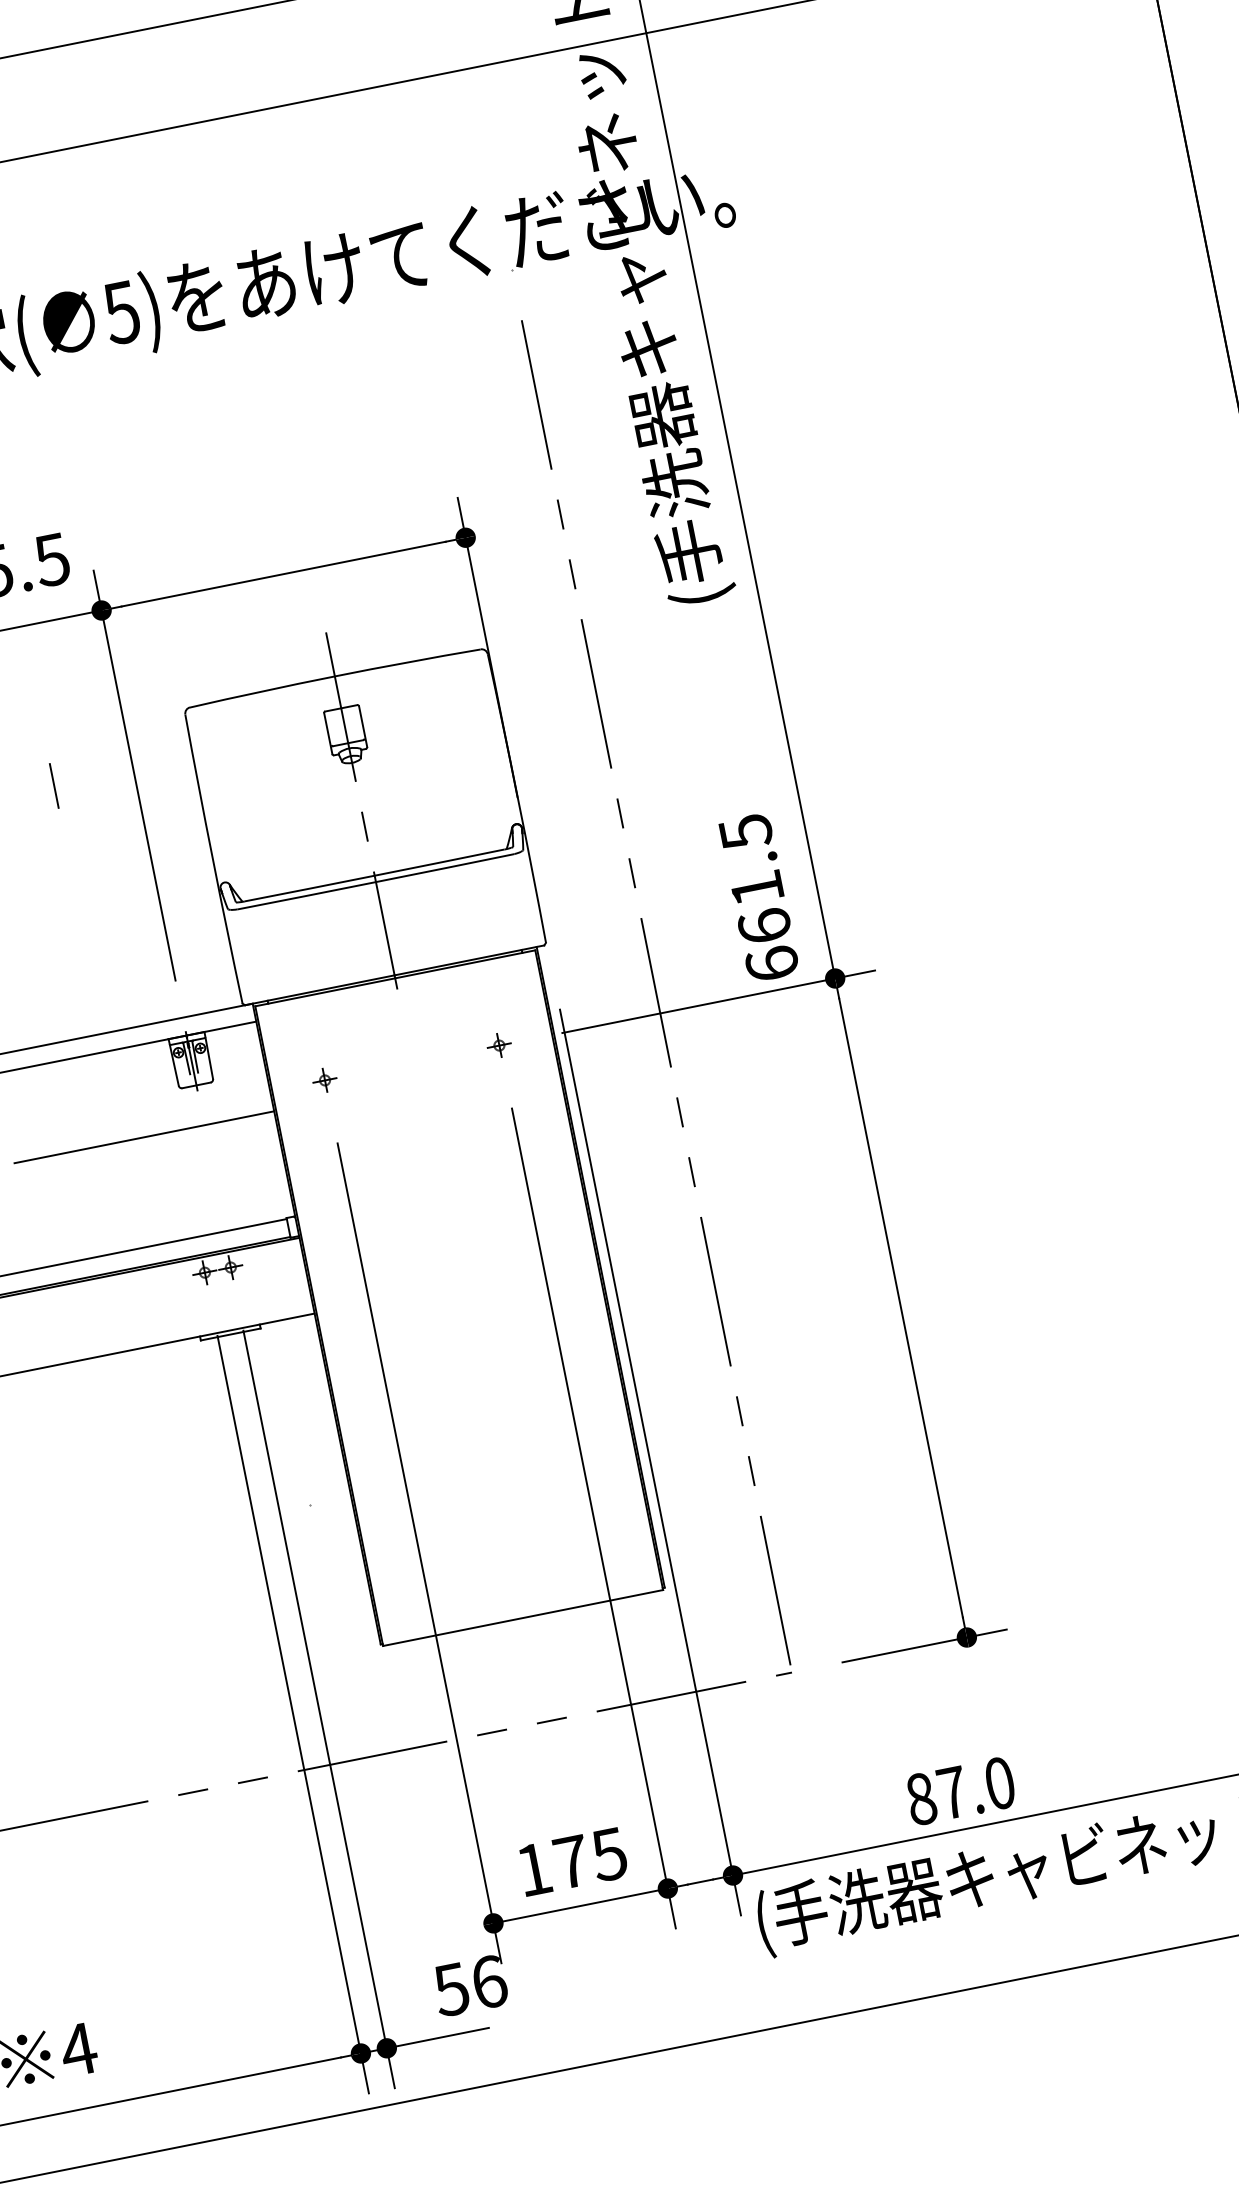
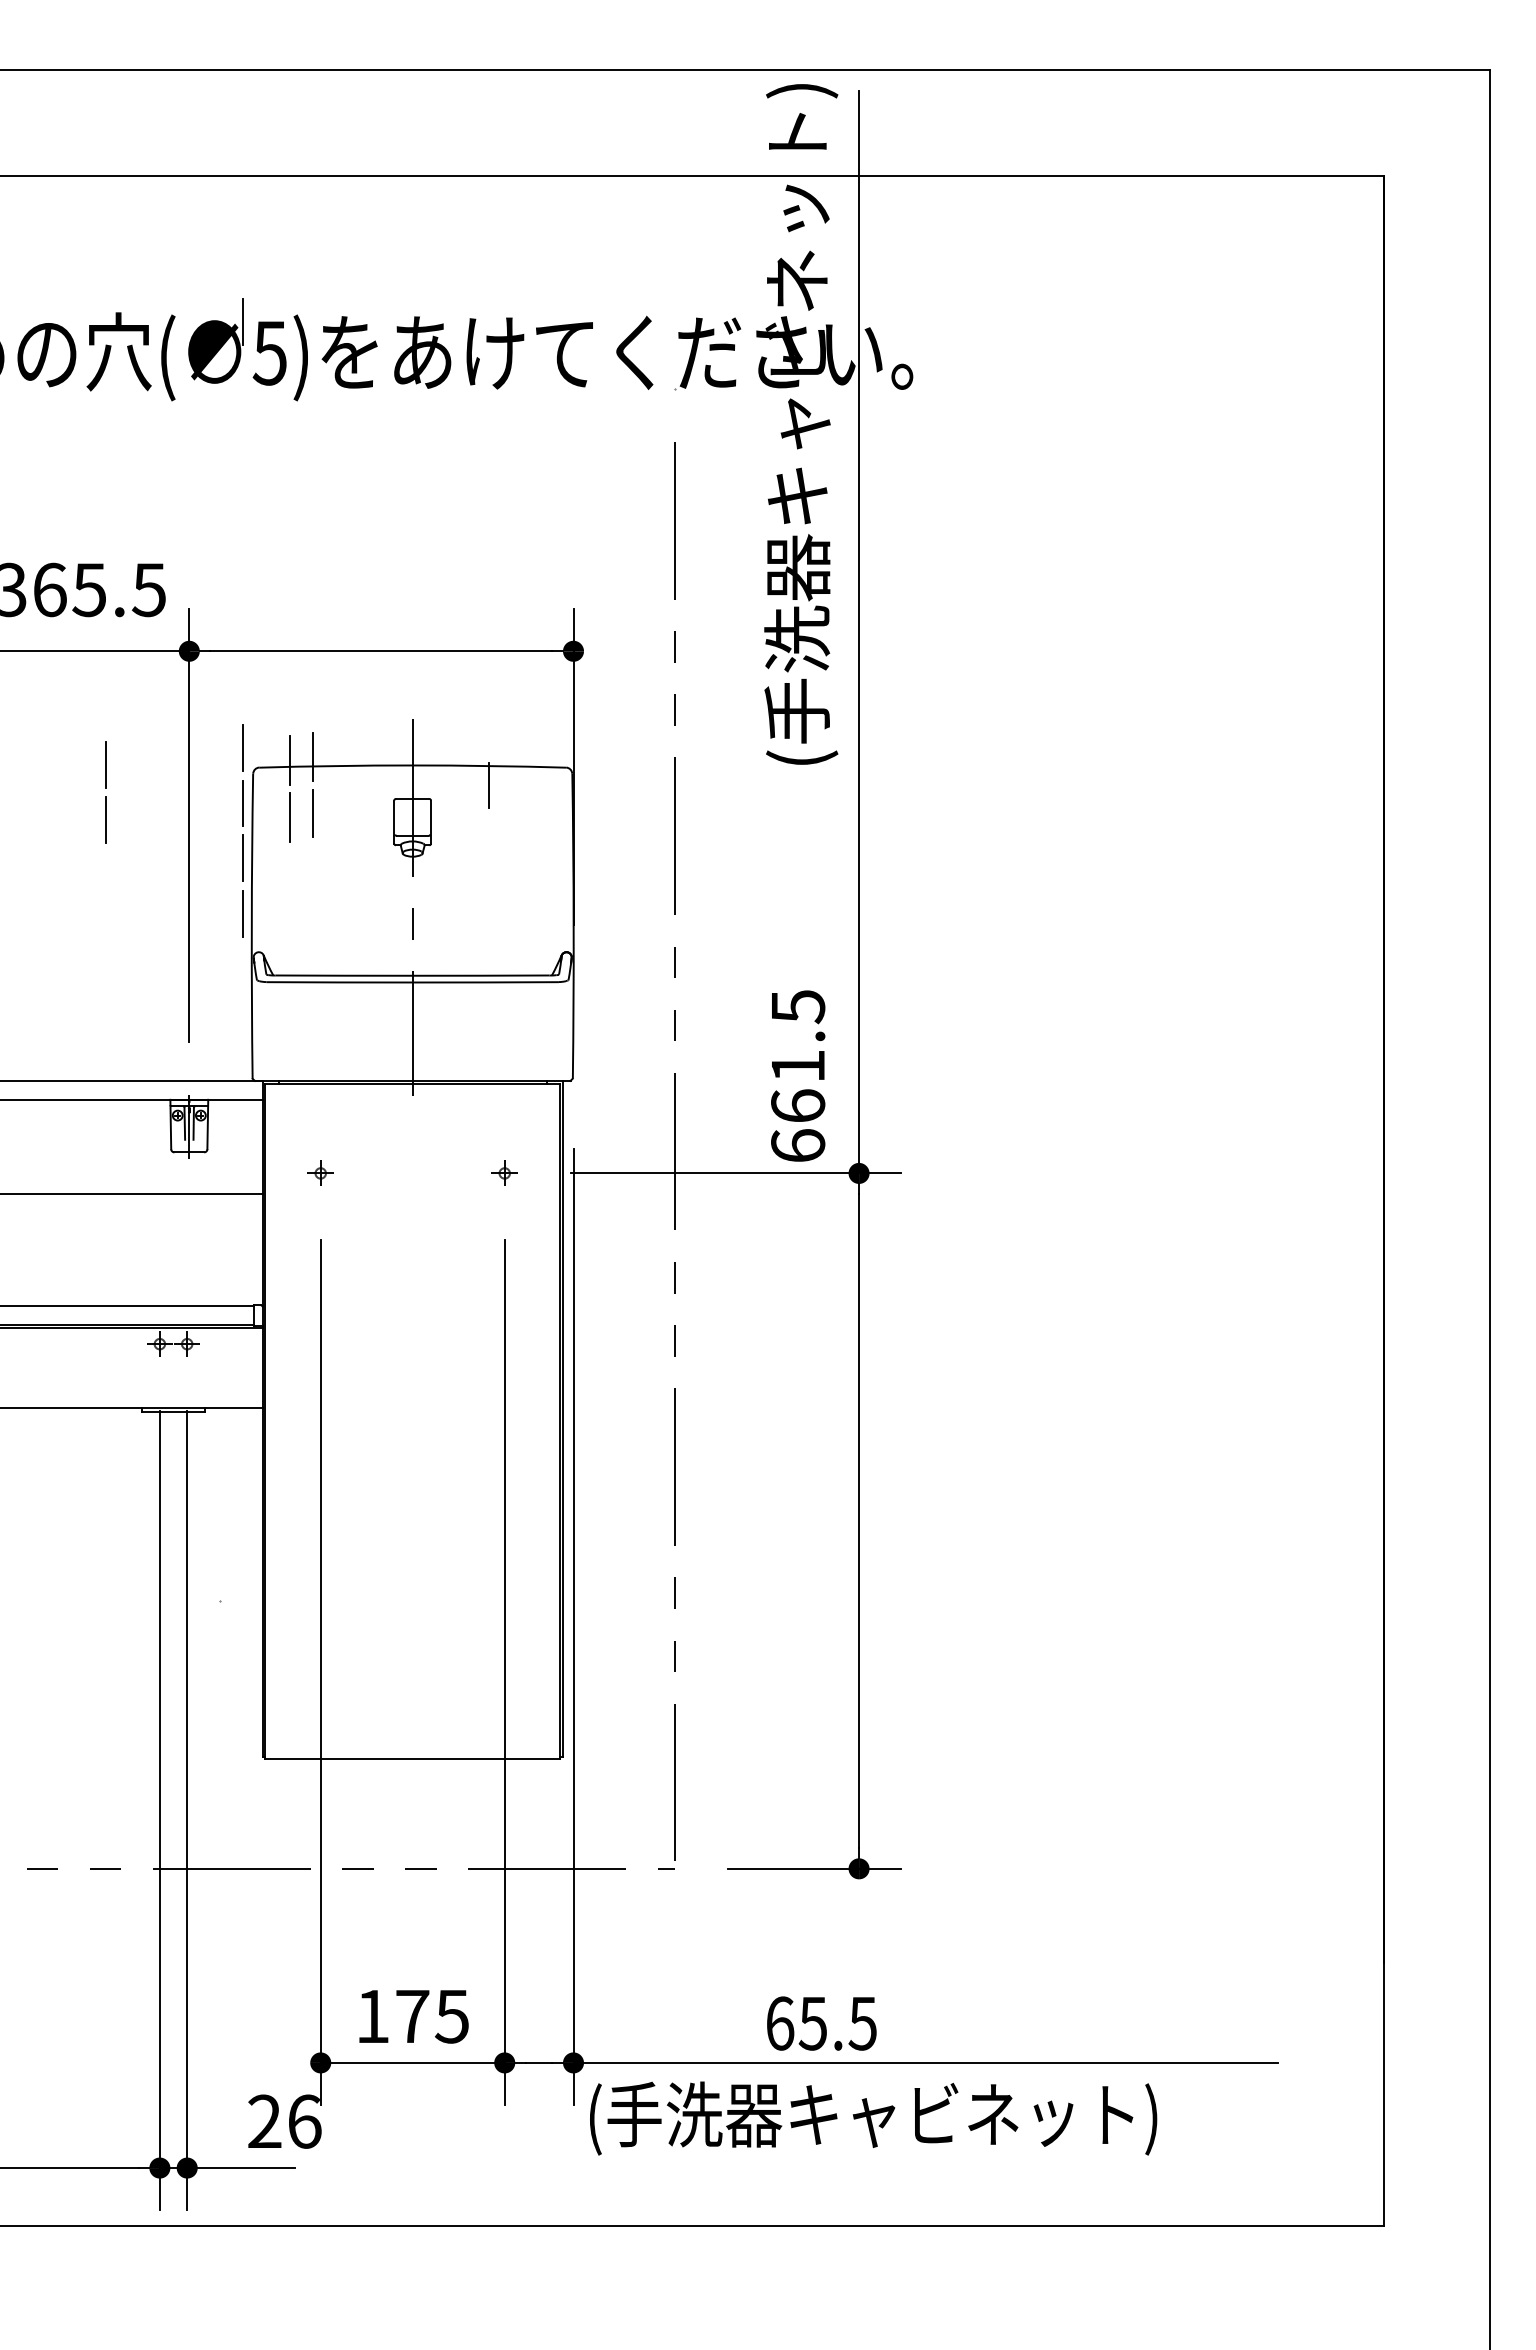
line: (90, 287) -> (243, 321), added
line: (411, 680) -> (489, 785), added
line: (238, 686) -> (312, 756), added
line: (171, 692) -> (243, 748), added
line: (217, 695) -> (289, 760), added
line: (43, 733) -> (105, 764), added
line: (248, 739) -> (312, 812), added
line: (181, 743) -> (243, 802), added
line: (228, 749) -> (289, 817), added
line: (192, 796) -> (243, 858), added
line: (202, 848) -> (243, 913), added
text: (960, 1791) -> (821, 2023), 87.0 -> 65.5
text: (451, 1989) -> (264, 2121), 56 -> 26

